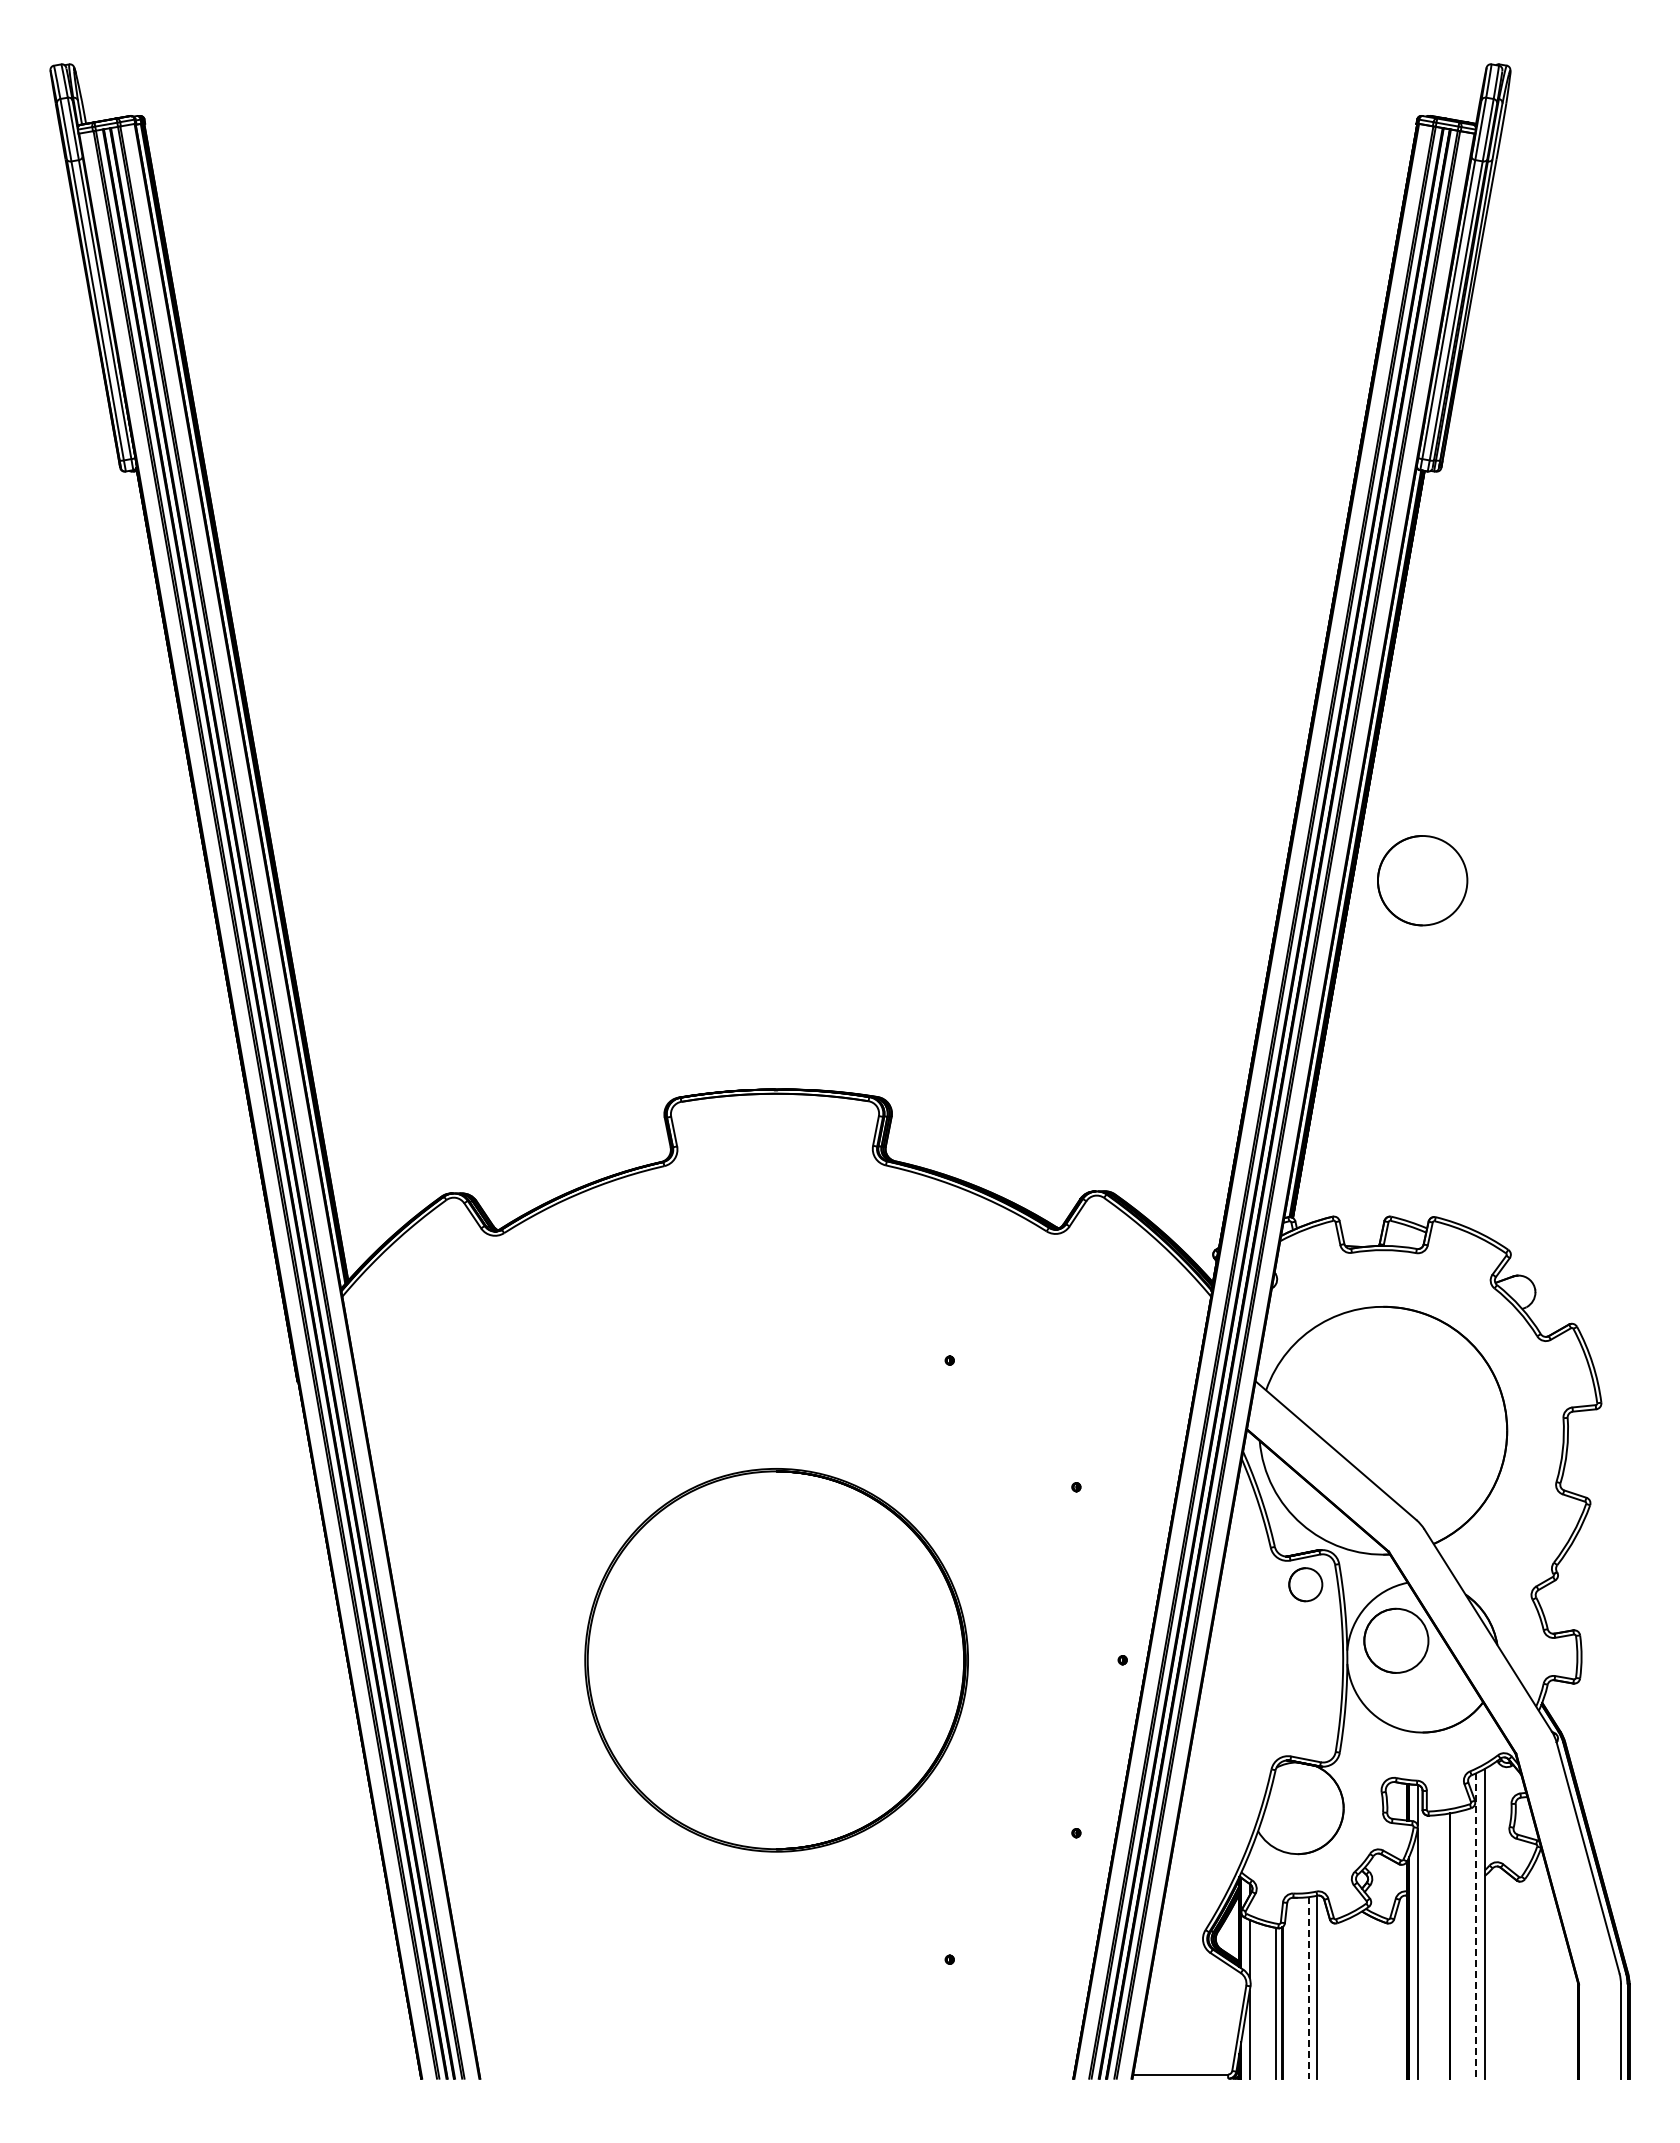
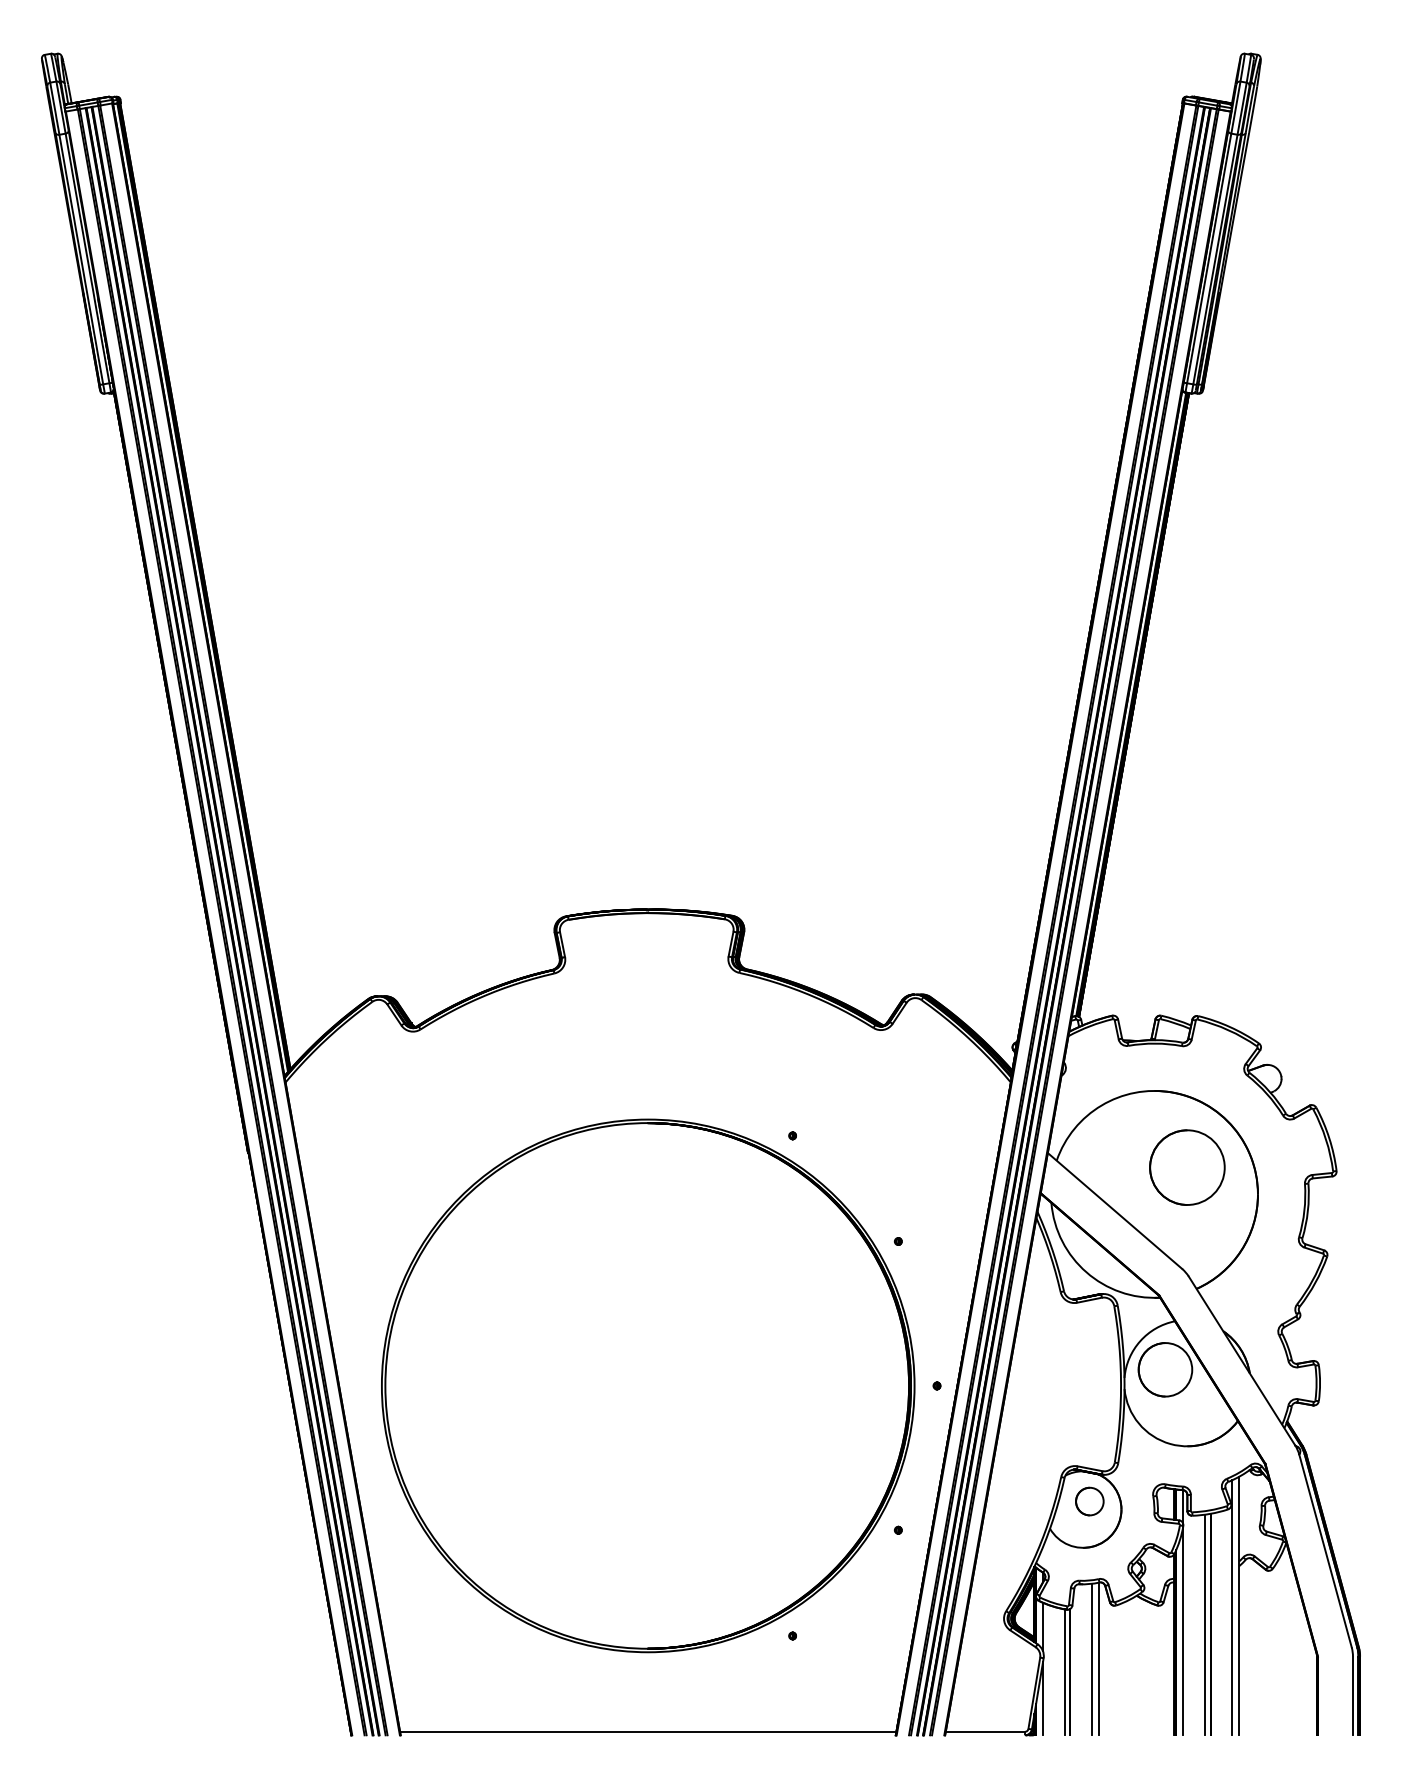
circle: (1422, 880) -> (1187, 1167), moved
circle: (1305, 1584) -> (1089, 1501), moved
part: (776, 1660) -> (647, 1386), size x1.67
line: (1476, 1925) -> (1232, 1607), dashed -> solid
line: (1443, 1946) -> (1204, 1624), added
line: (1308, 1987) -> (1092, 1659), dashed -> solid
line: (776, 2074) -> (647, 1731), added

